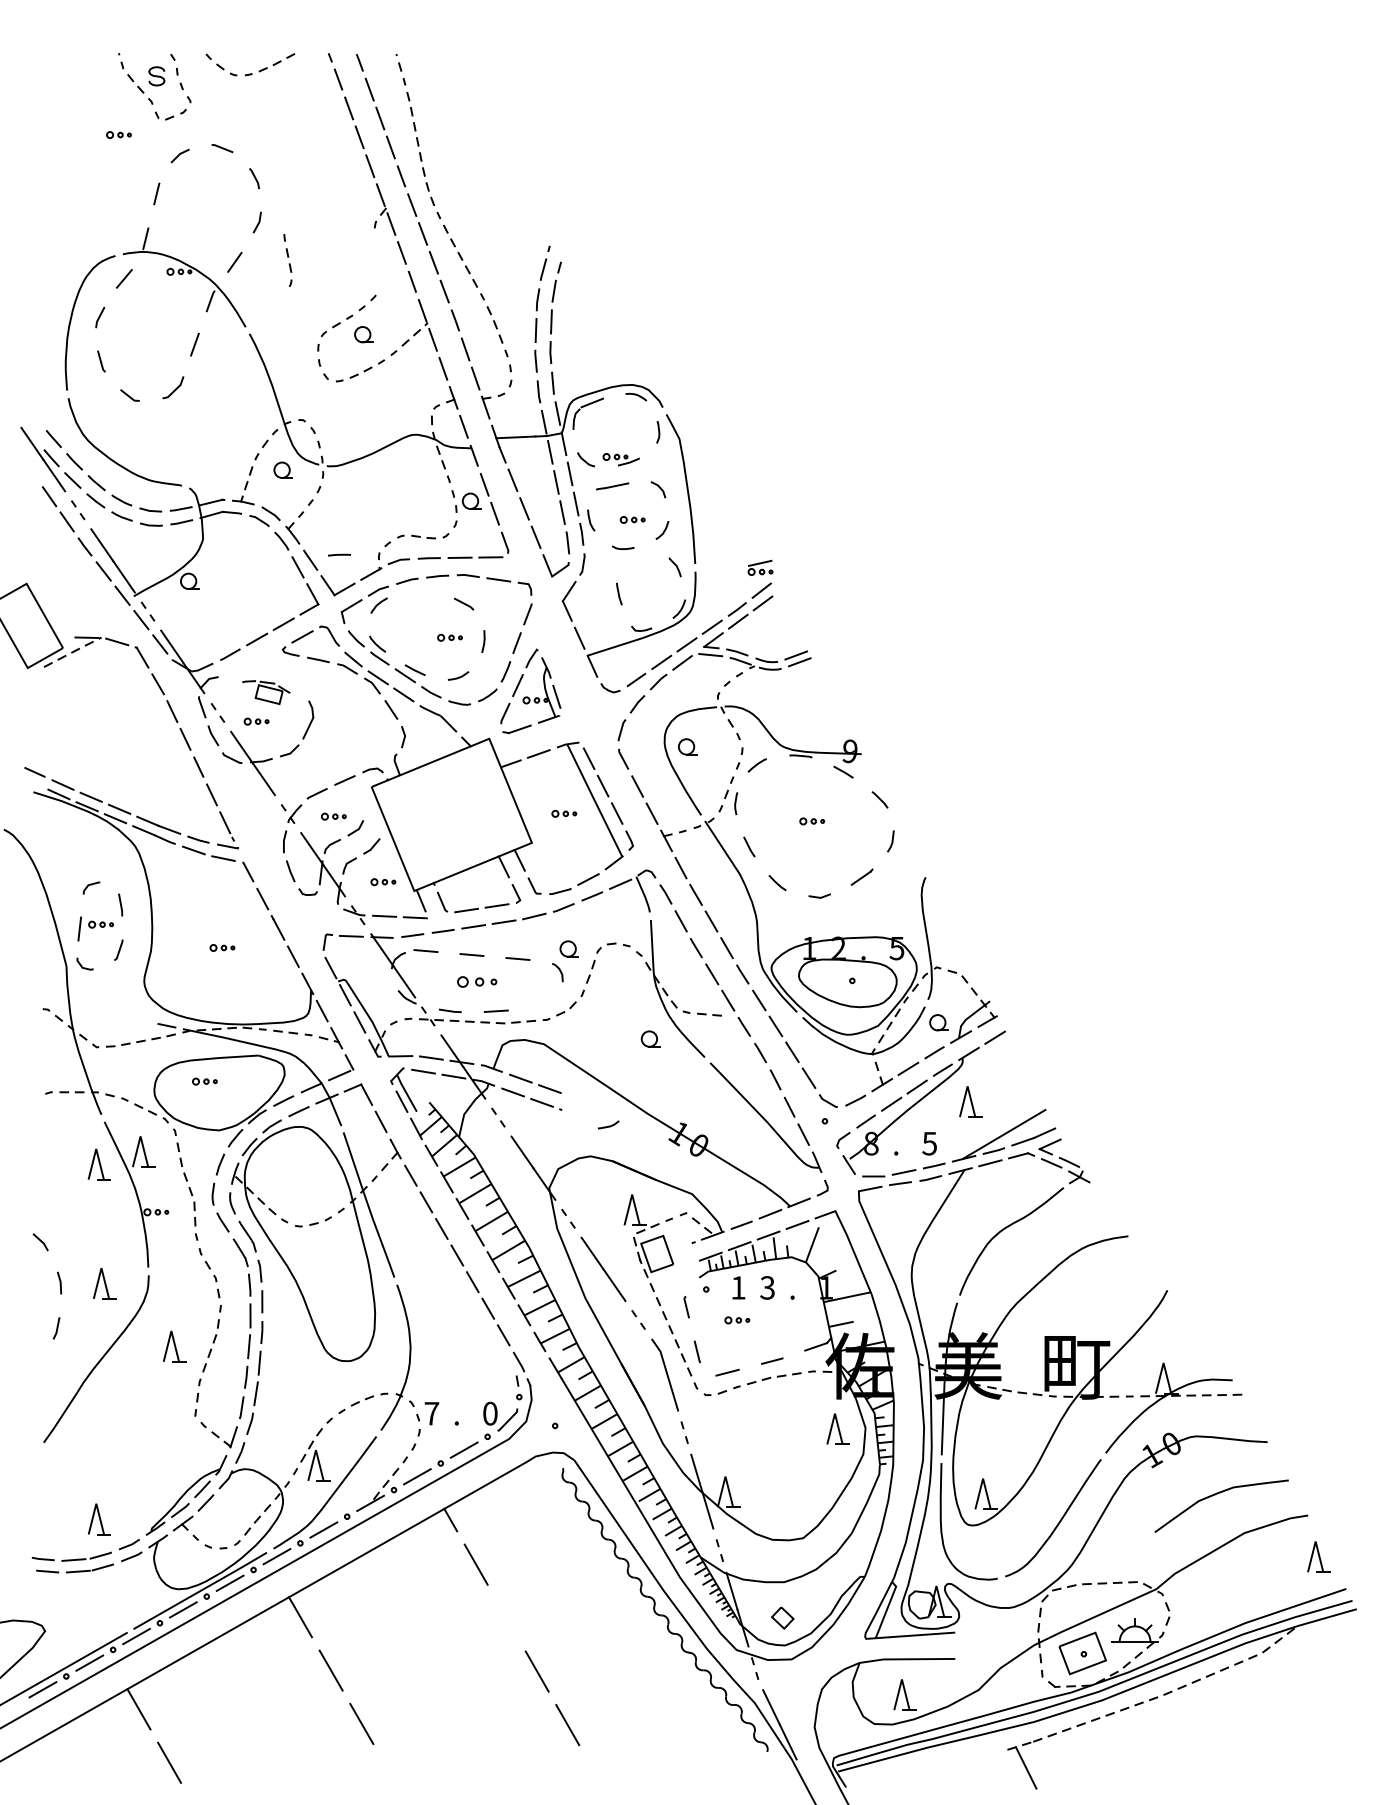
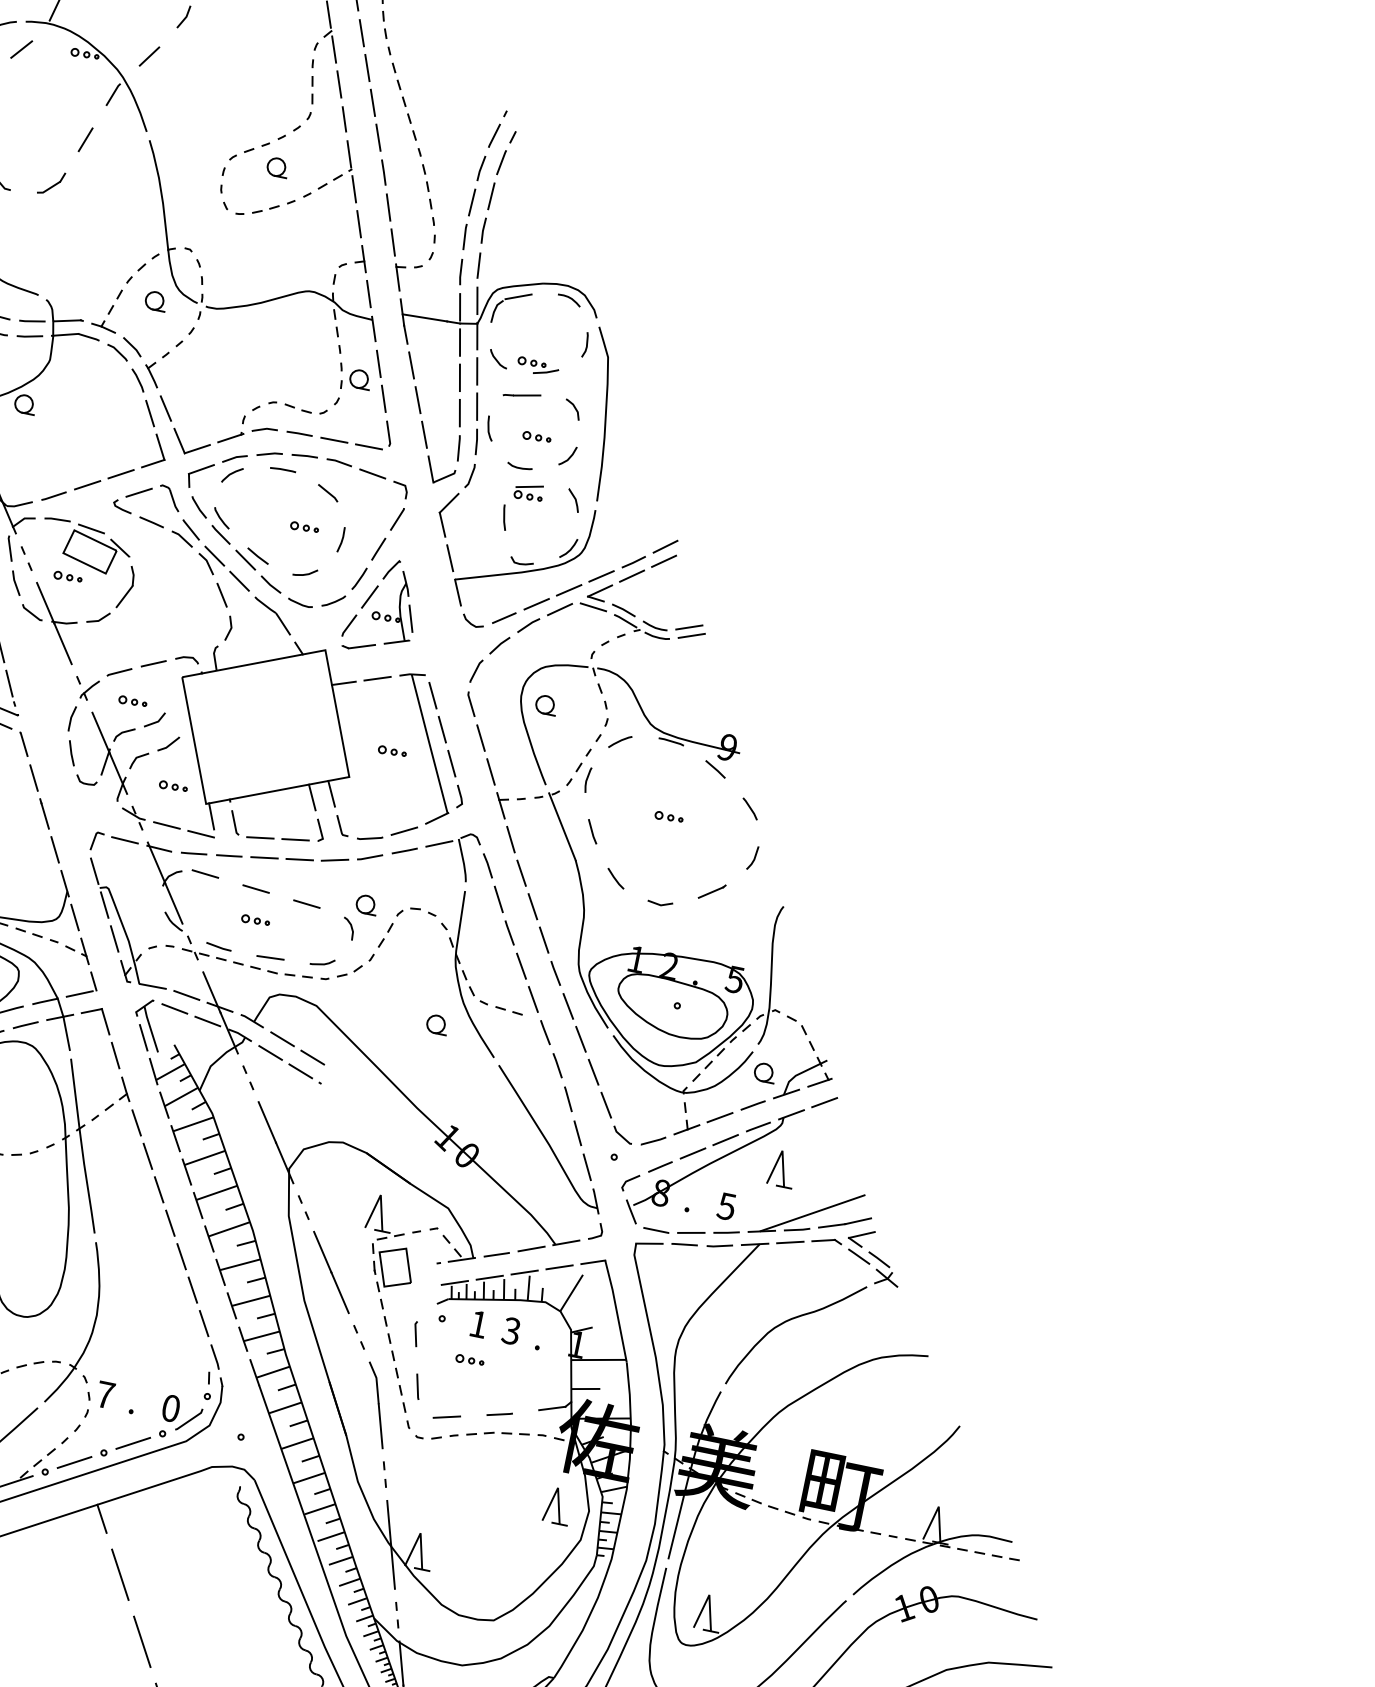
part: (287, 260) -> (310, 89), moved
line: (339, 554) -> (283, 469), moved
part: (760, 567) -> (529, 491), moved
part: (266, 692) -> (85, 546), size x1.67
part: (476, 982) -> (254, 920), size x0.62
line: (608, 1125) -> (322, 962), moved
line: (506, 1618) -> (141, 1642), added

